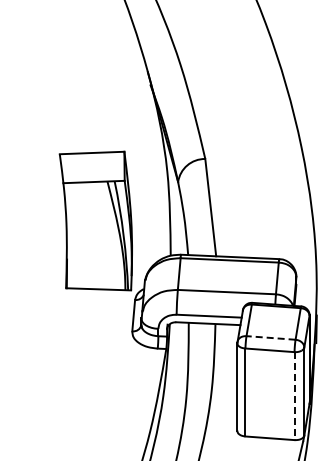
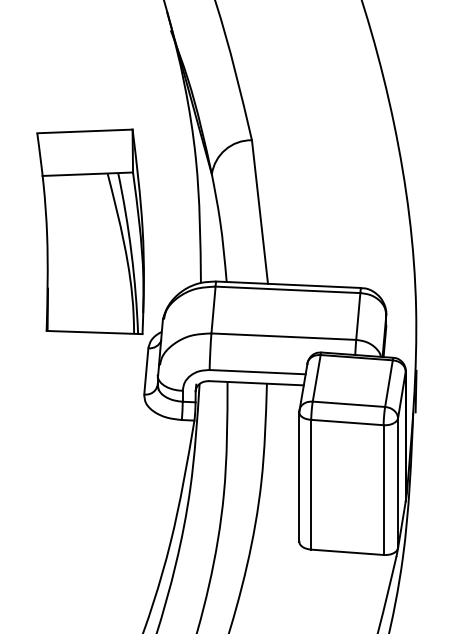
line: (271, 337) -> (349, 403), dashed -> solid
line: (294, 396) -> (383, 490), dashed -> solid

